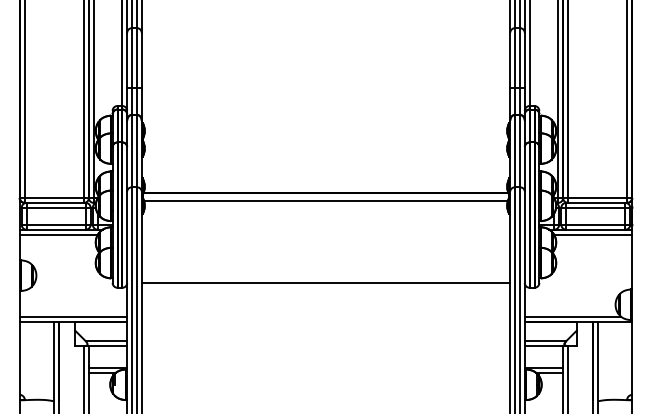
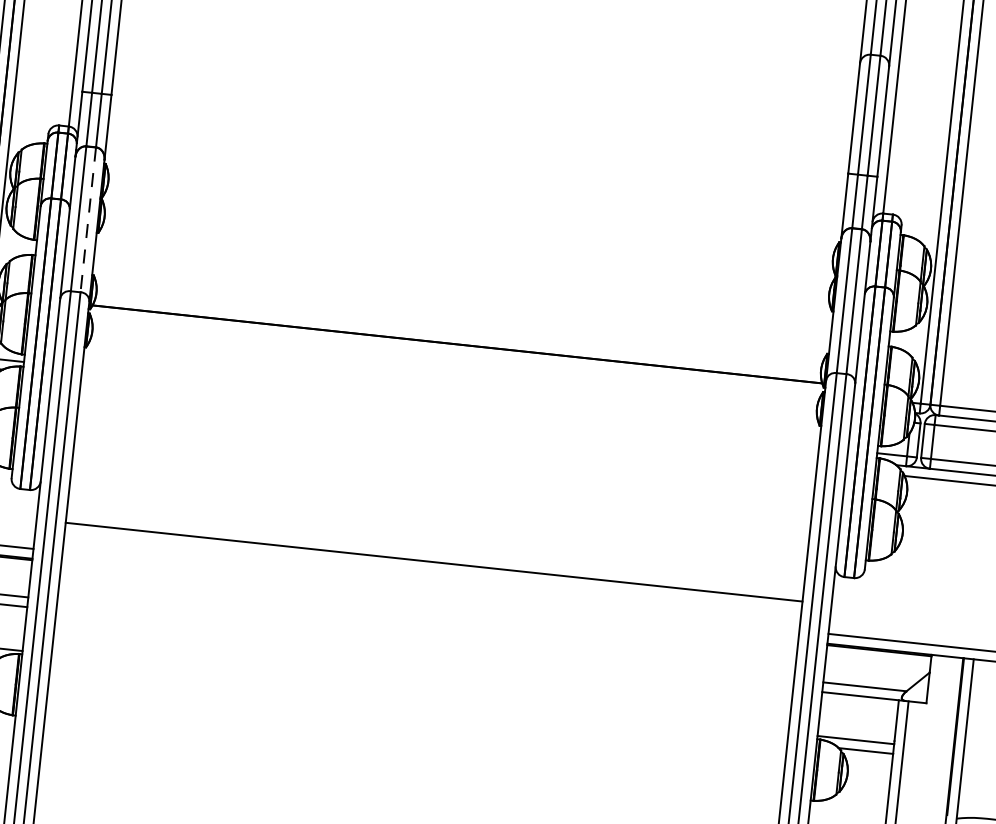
line: (136, 151) -> (87, 220), solid -> dashed
line: (325, 200) -> (454, 358), removed
line: (325, 283) -> (433, 562), moved

